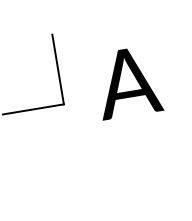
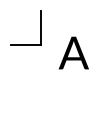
text: (127, 81) -> (73, 52), moved

